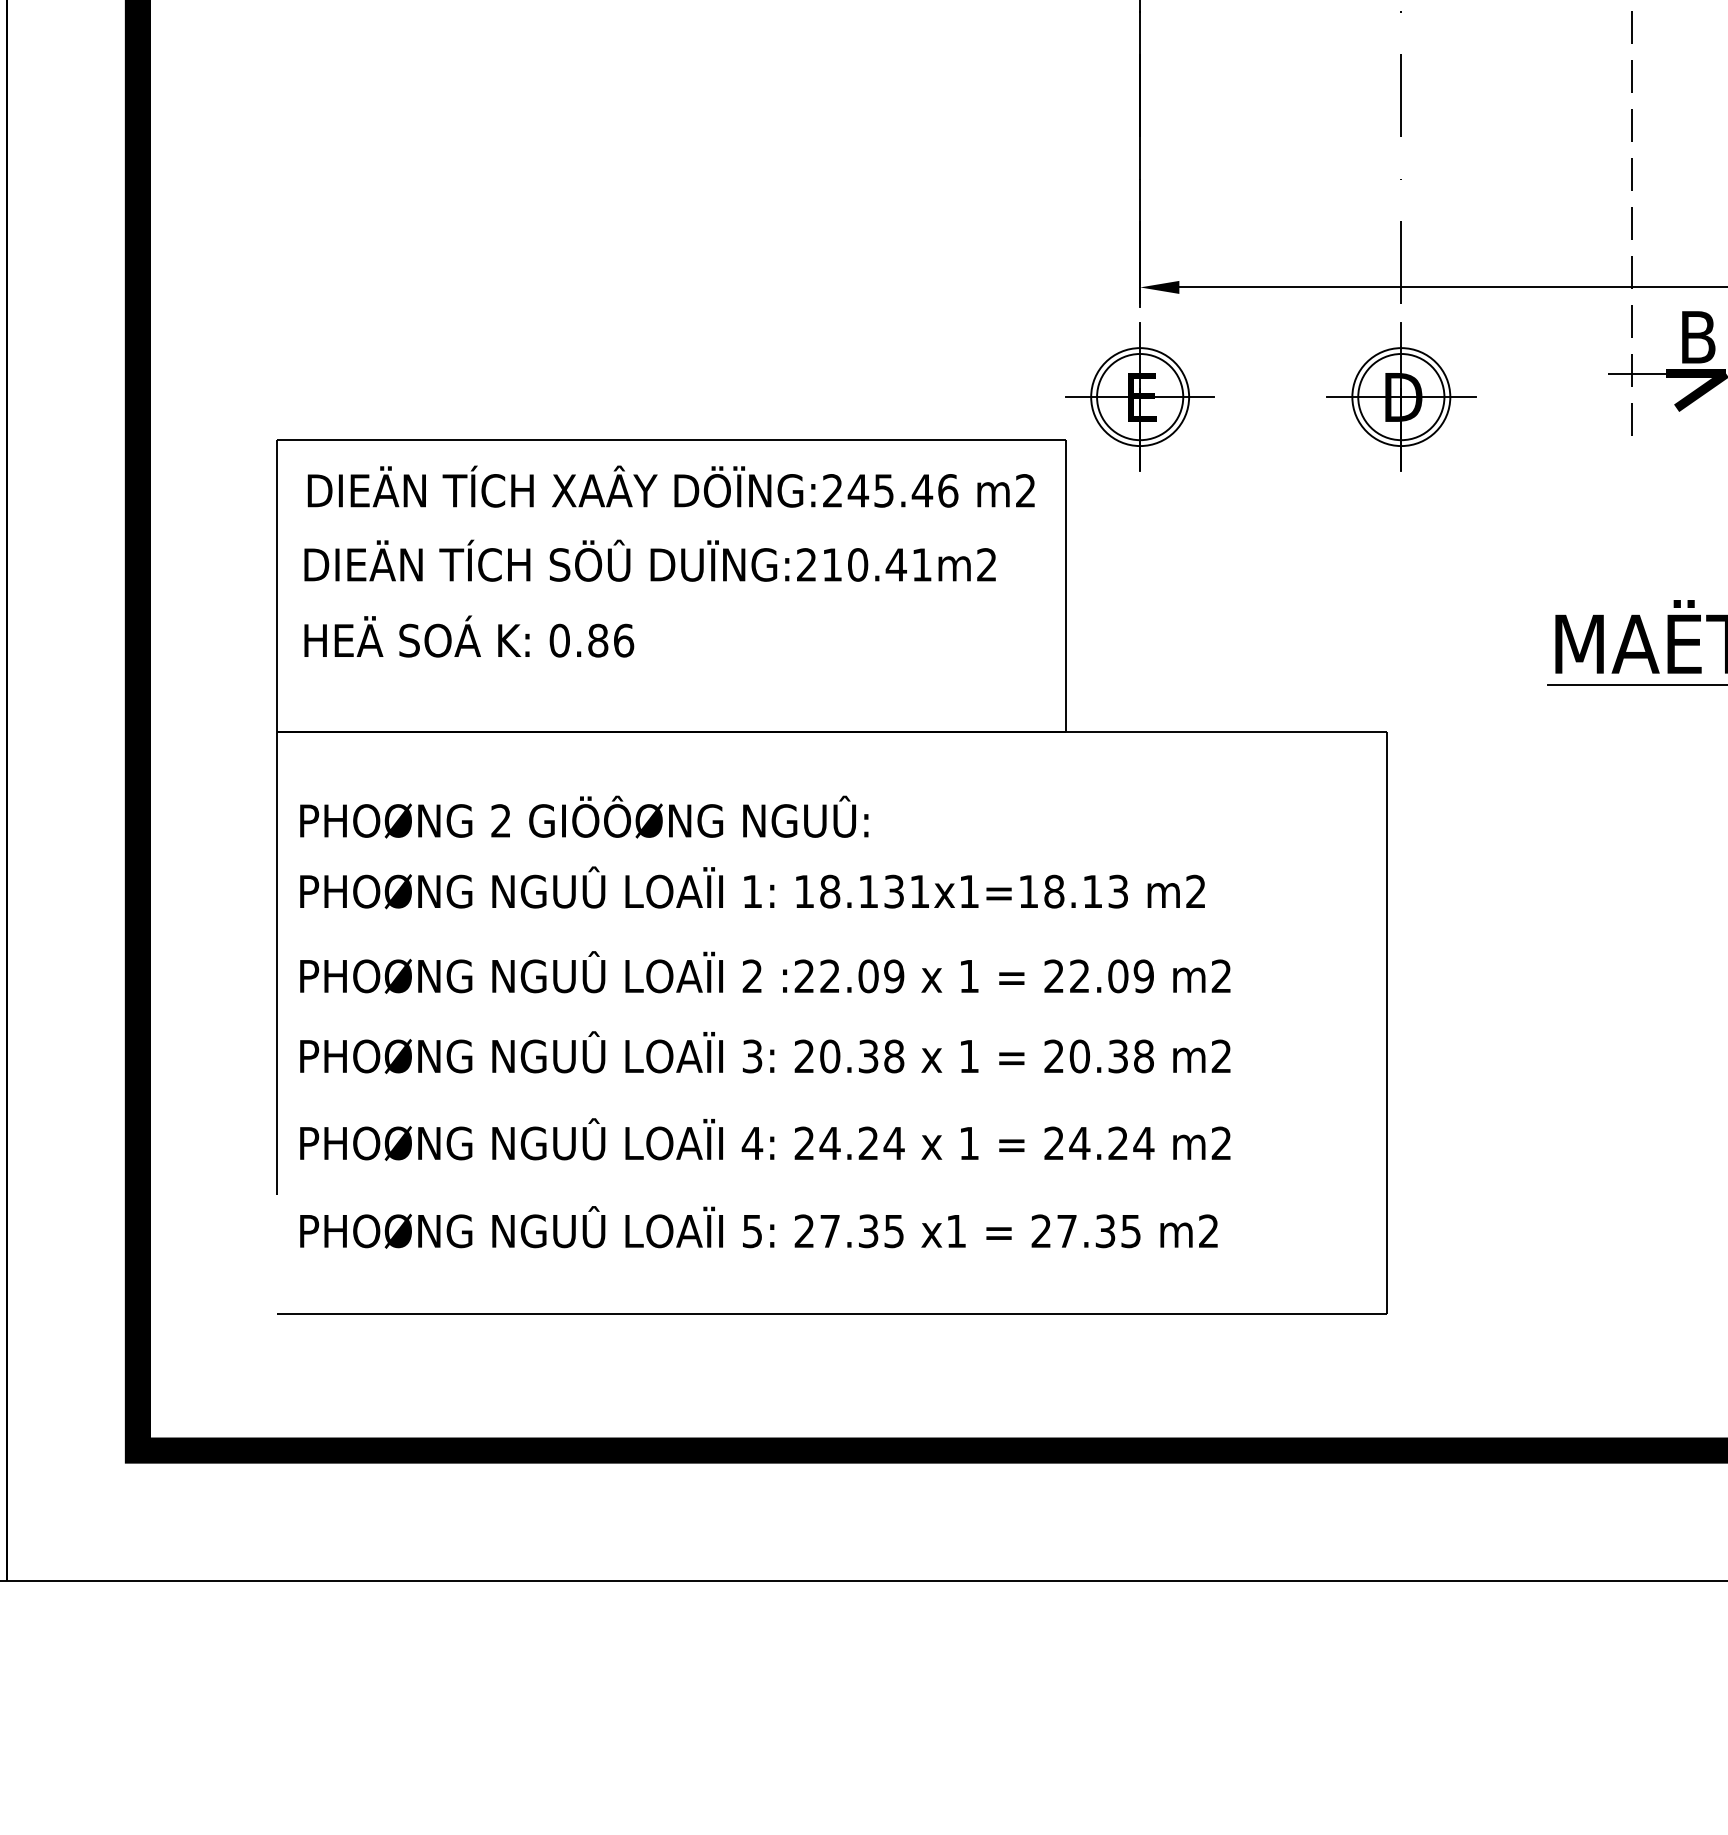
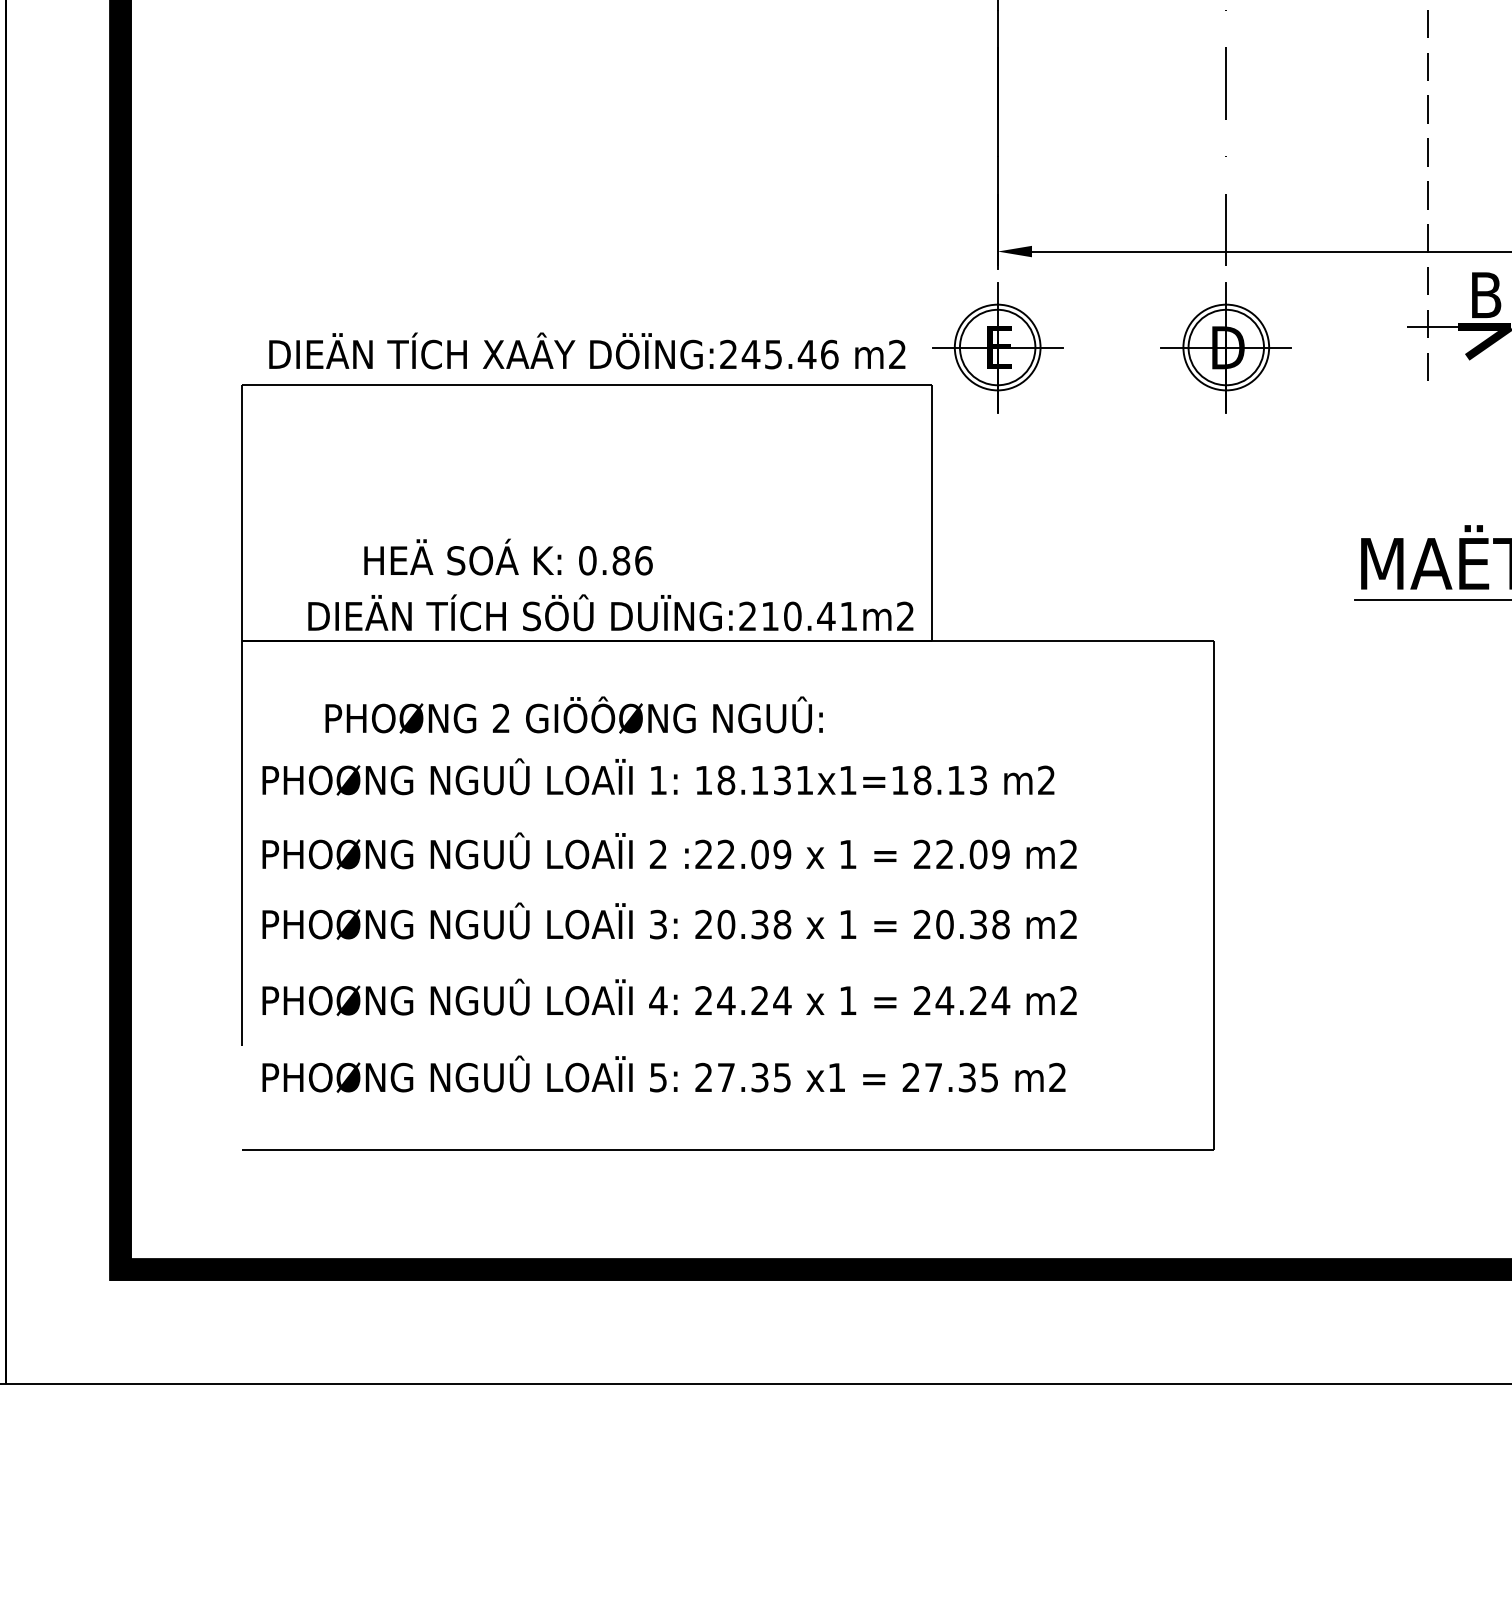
text: (671, 486) -> (587, 350), moved
text: (649, 560) -> (610, 612), moved
text: (469, 635) -> (508, 556), moved
text: (583, 816) -> (573, 714), moved

